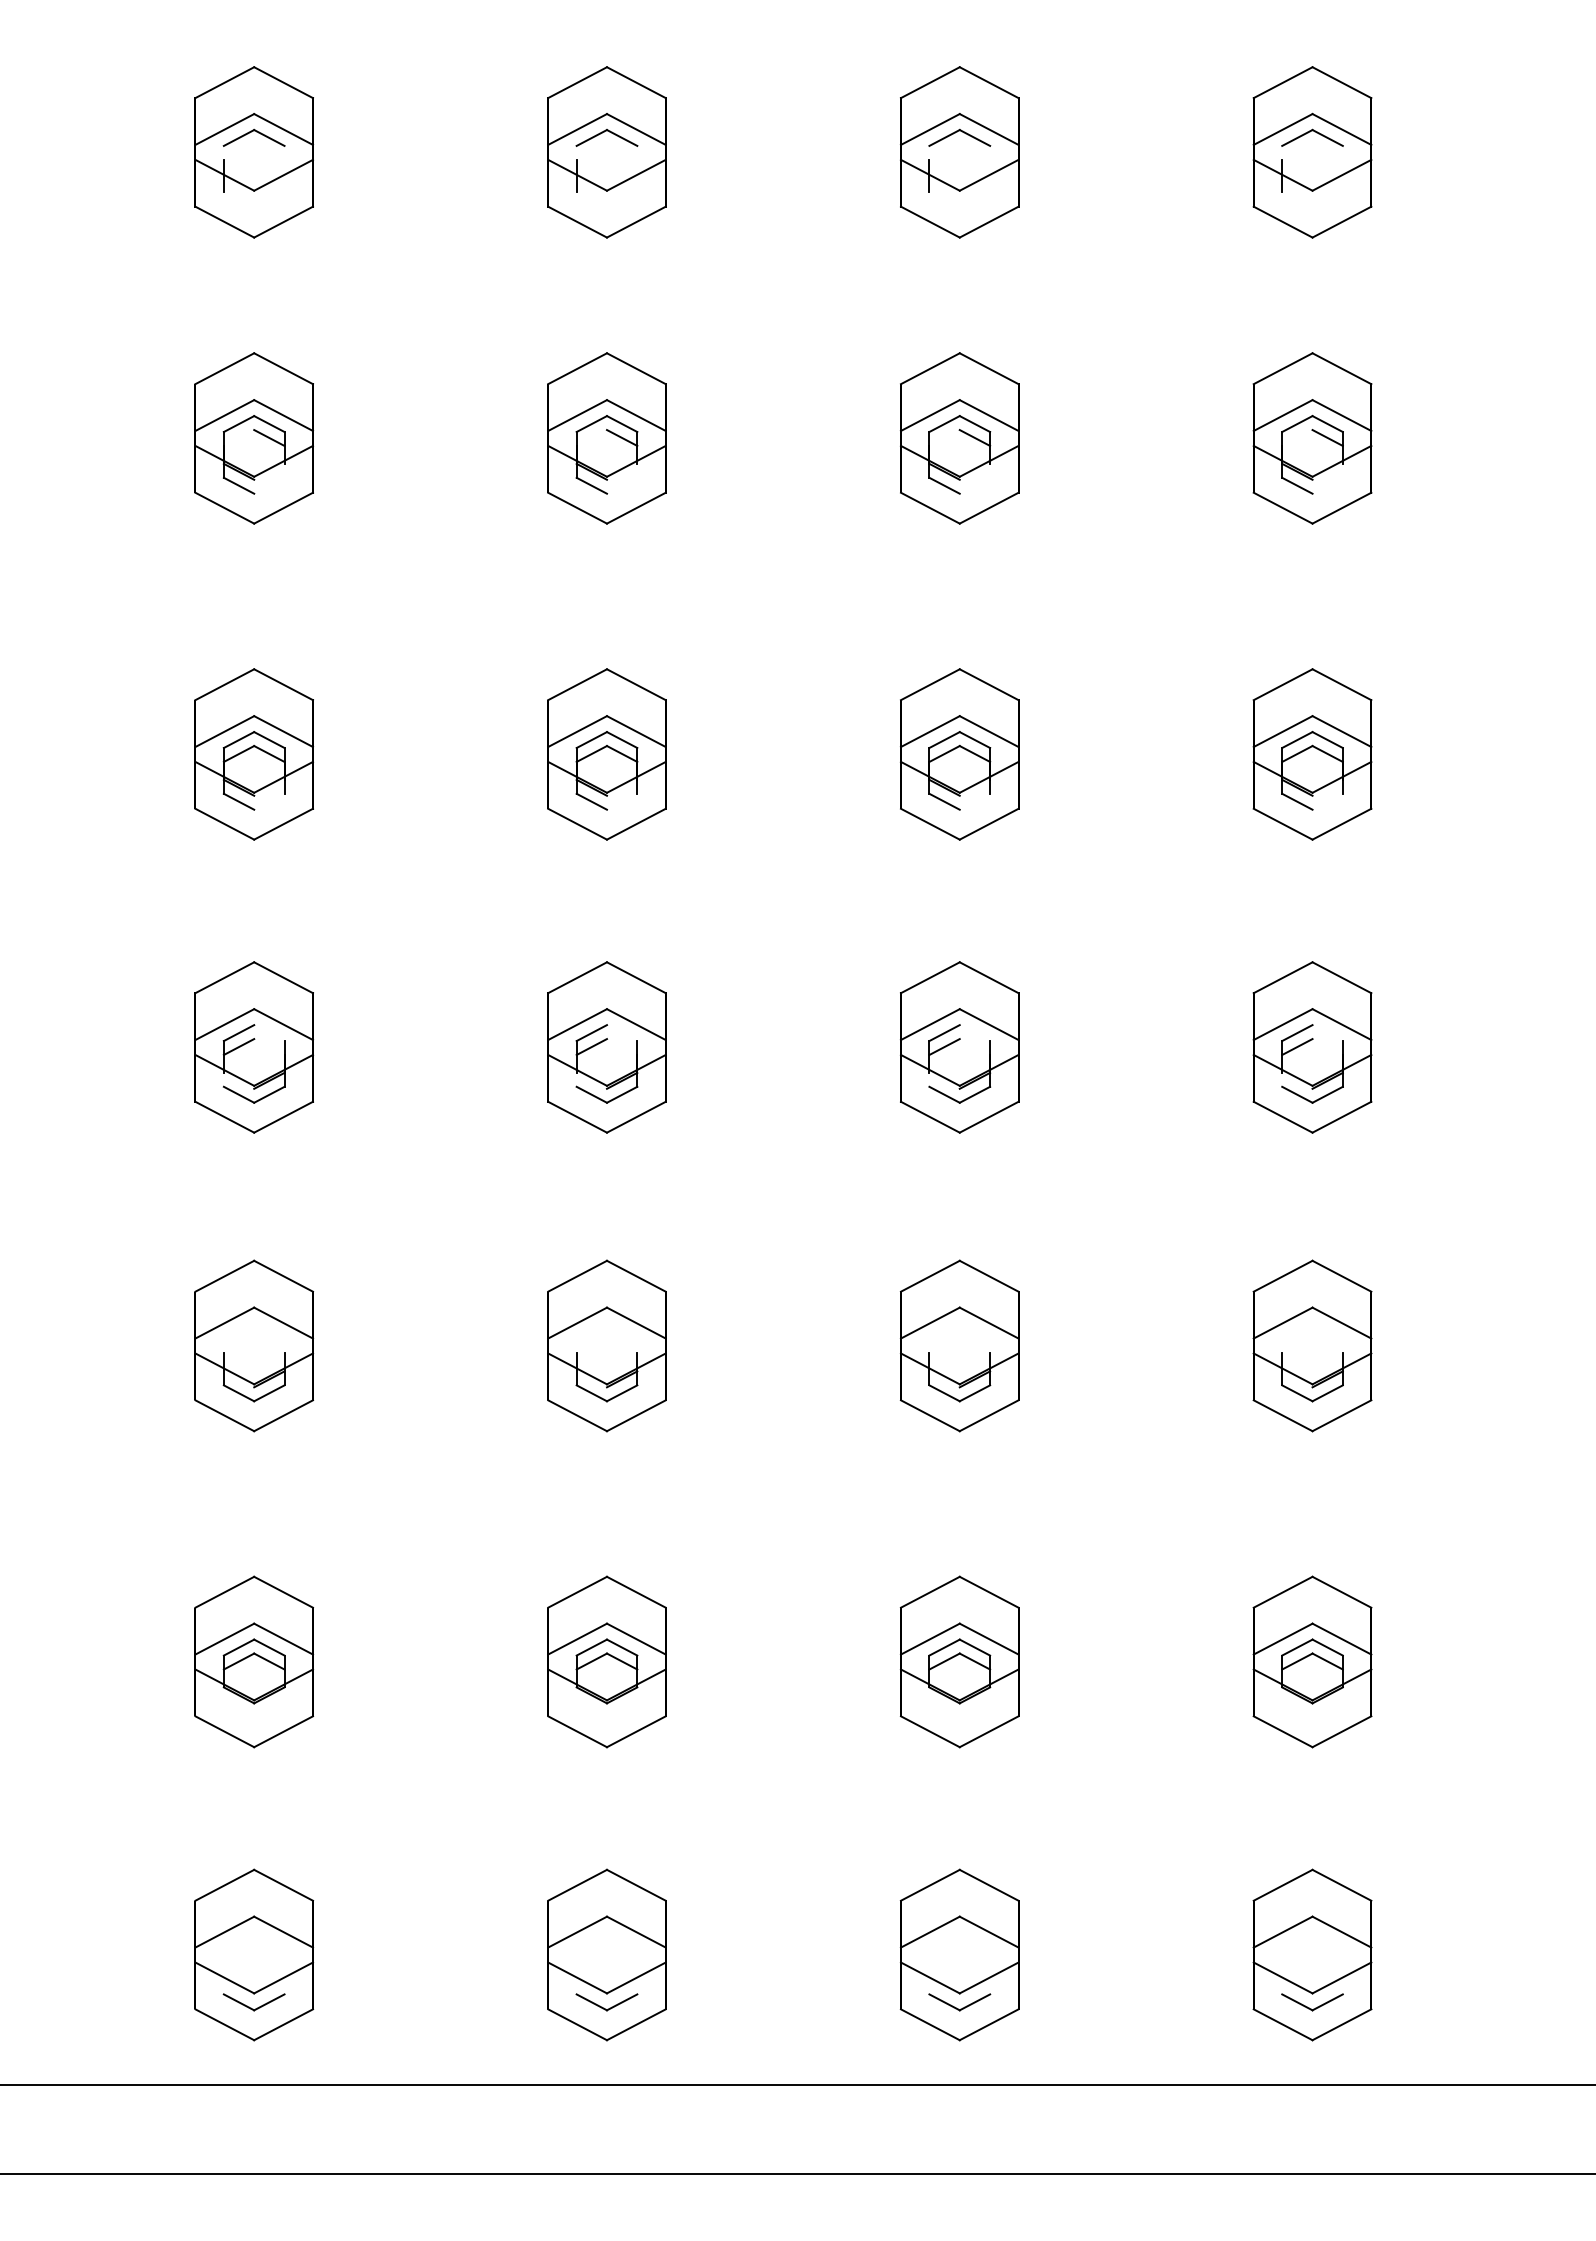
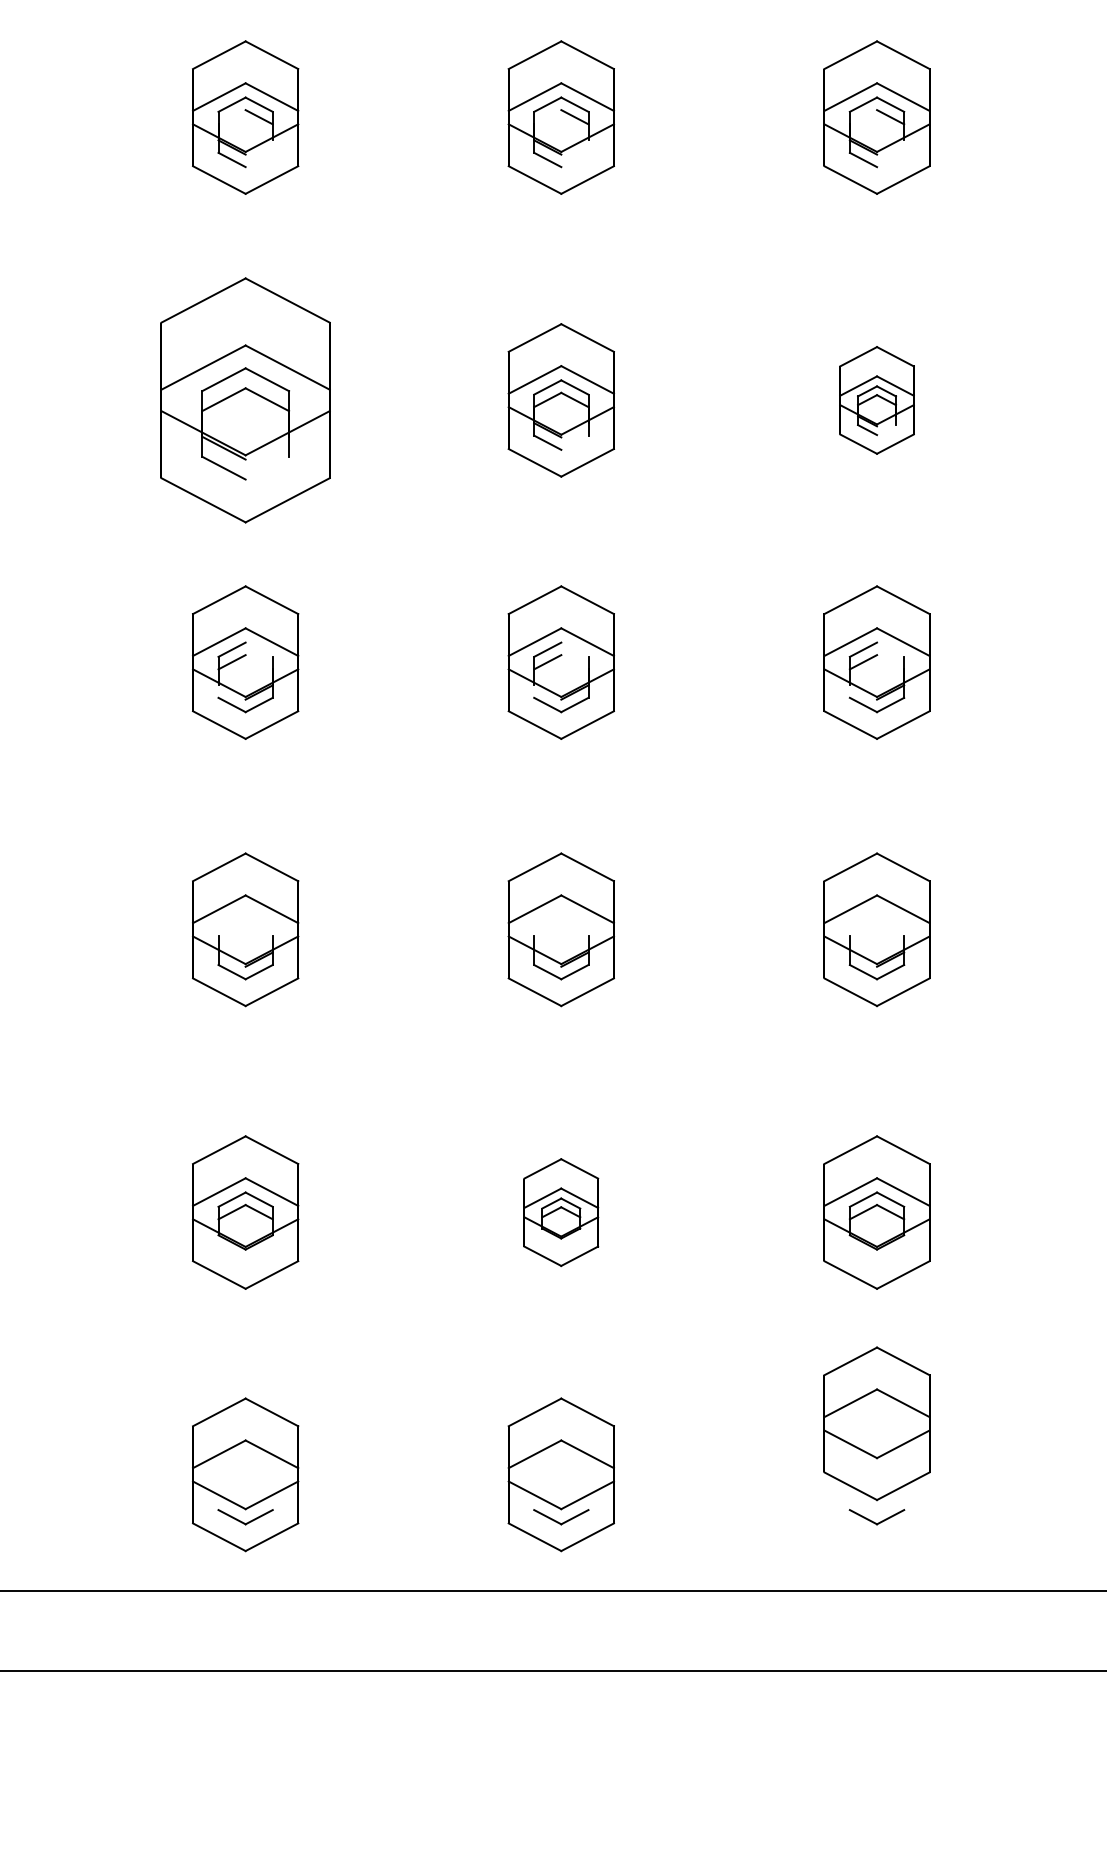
part: (606, 754) -> (245, 400), size x1.6
part: (1312, 754) -> (877, 400), size x0.7
part: (959, 1661) -> (561, 1212), size x0.7
part: (1312, 1954) -> (877, 1423), moved

